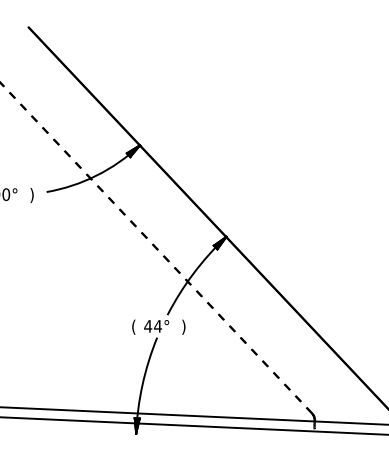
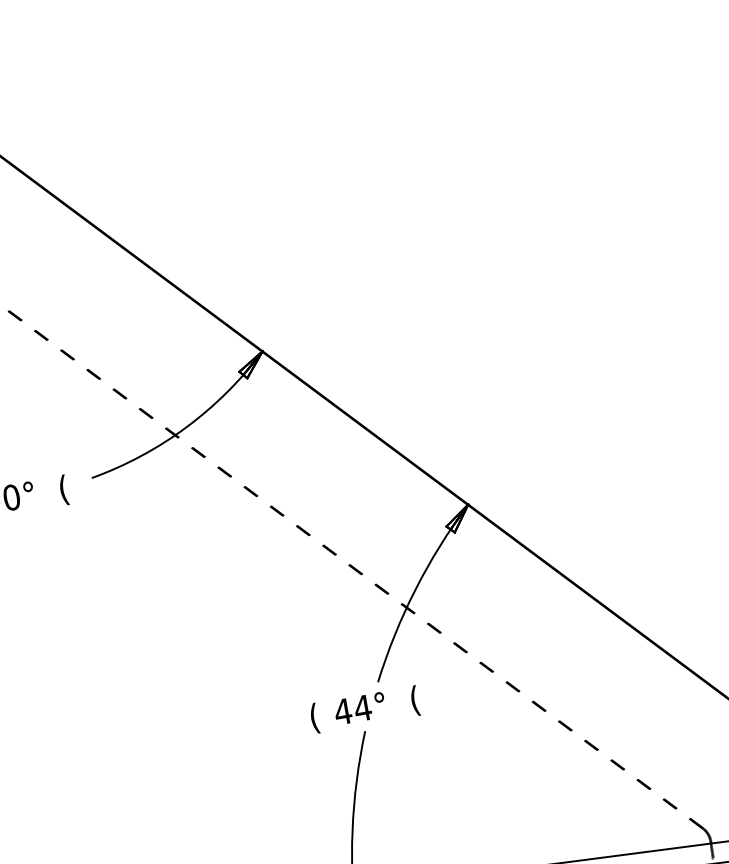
text: (31, 195) -> (62, 490), ) -> (
text: (183, 326) -> (414, 699), ) -> (

